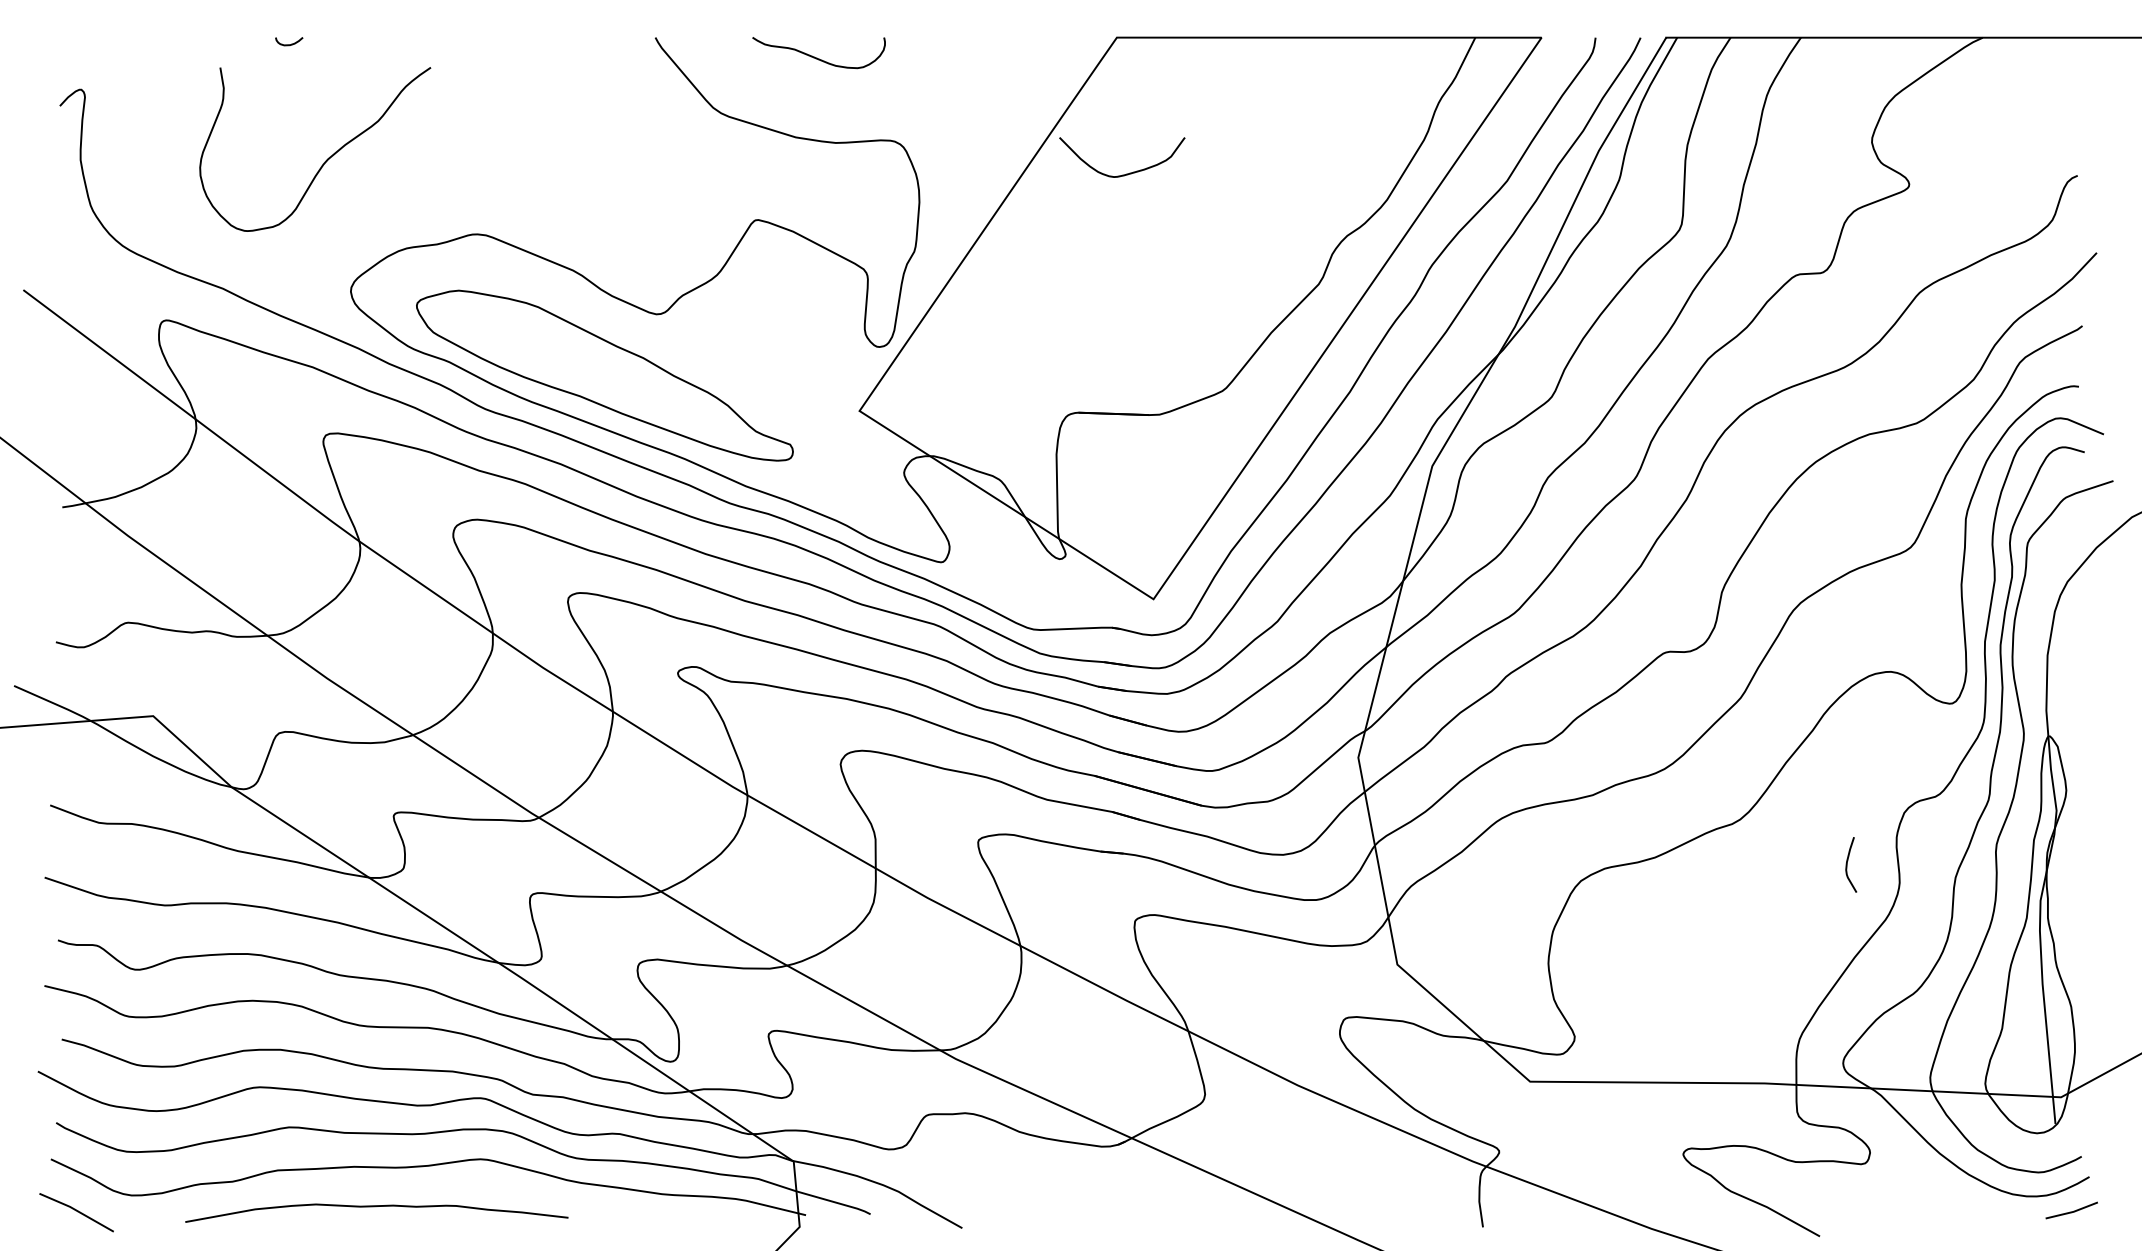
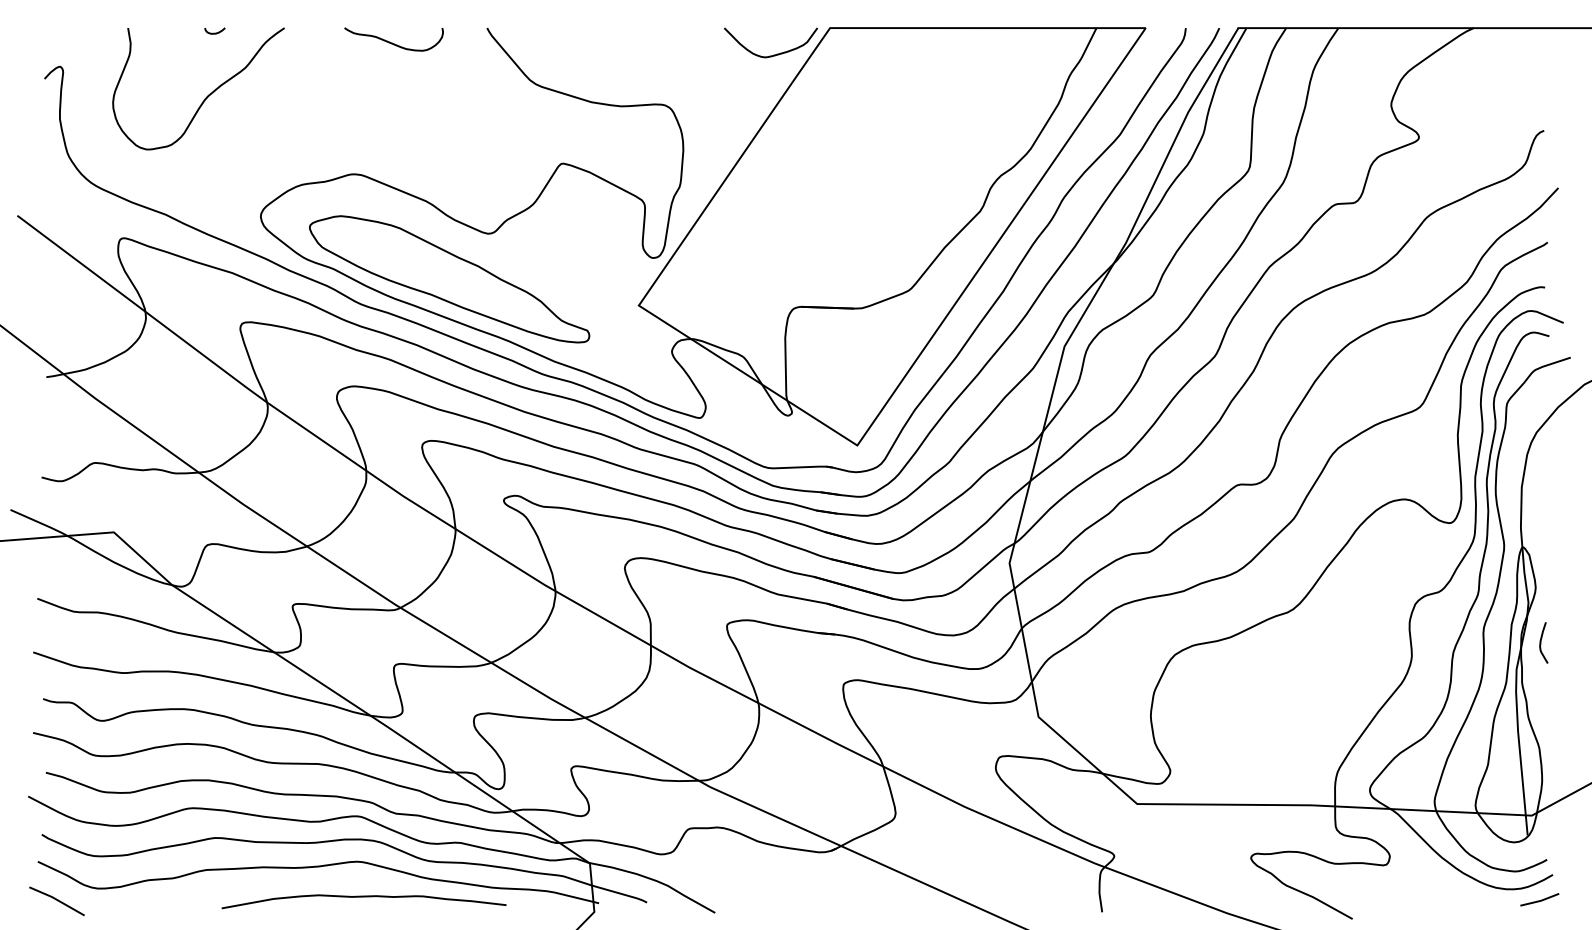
curve: (817, 57) -> (392, 42), moved
curve: (326, 159) -> (207, 96), moved
curve: (1126, 173) -> (774, 54), moved
curve: (1847, 864) -> (1541, 642), moved
curve: (375, 1207) -> (363, 897), moved

